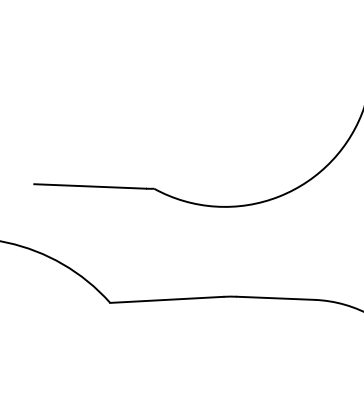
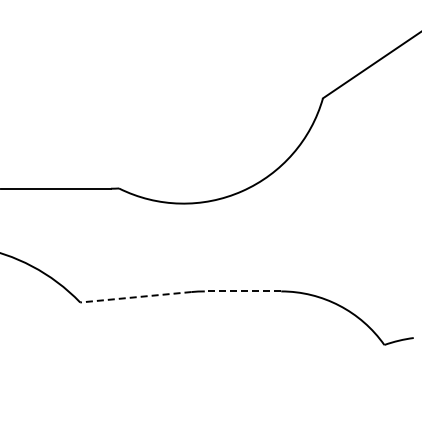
line: (275, 298) -> (242, 291), solid -> dashed
line: (166, 300) -> (135, 297), solid -> dashed

